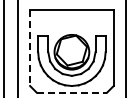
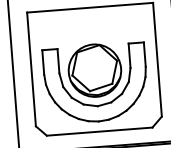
line: (30, 48) -> (32, 69), dashed -> solid
line: (72, 92) -> (100, 131), dashed -> solid

